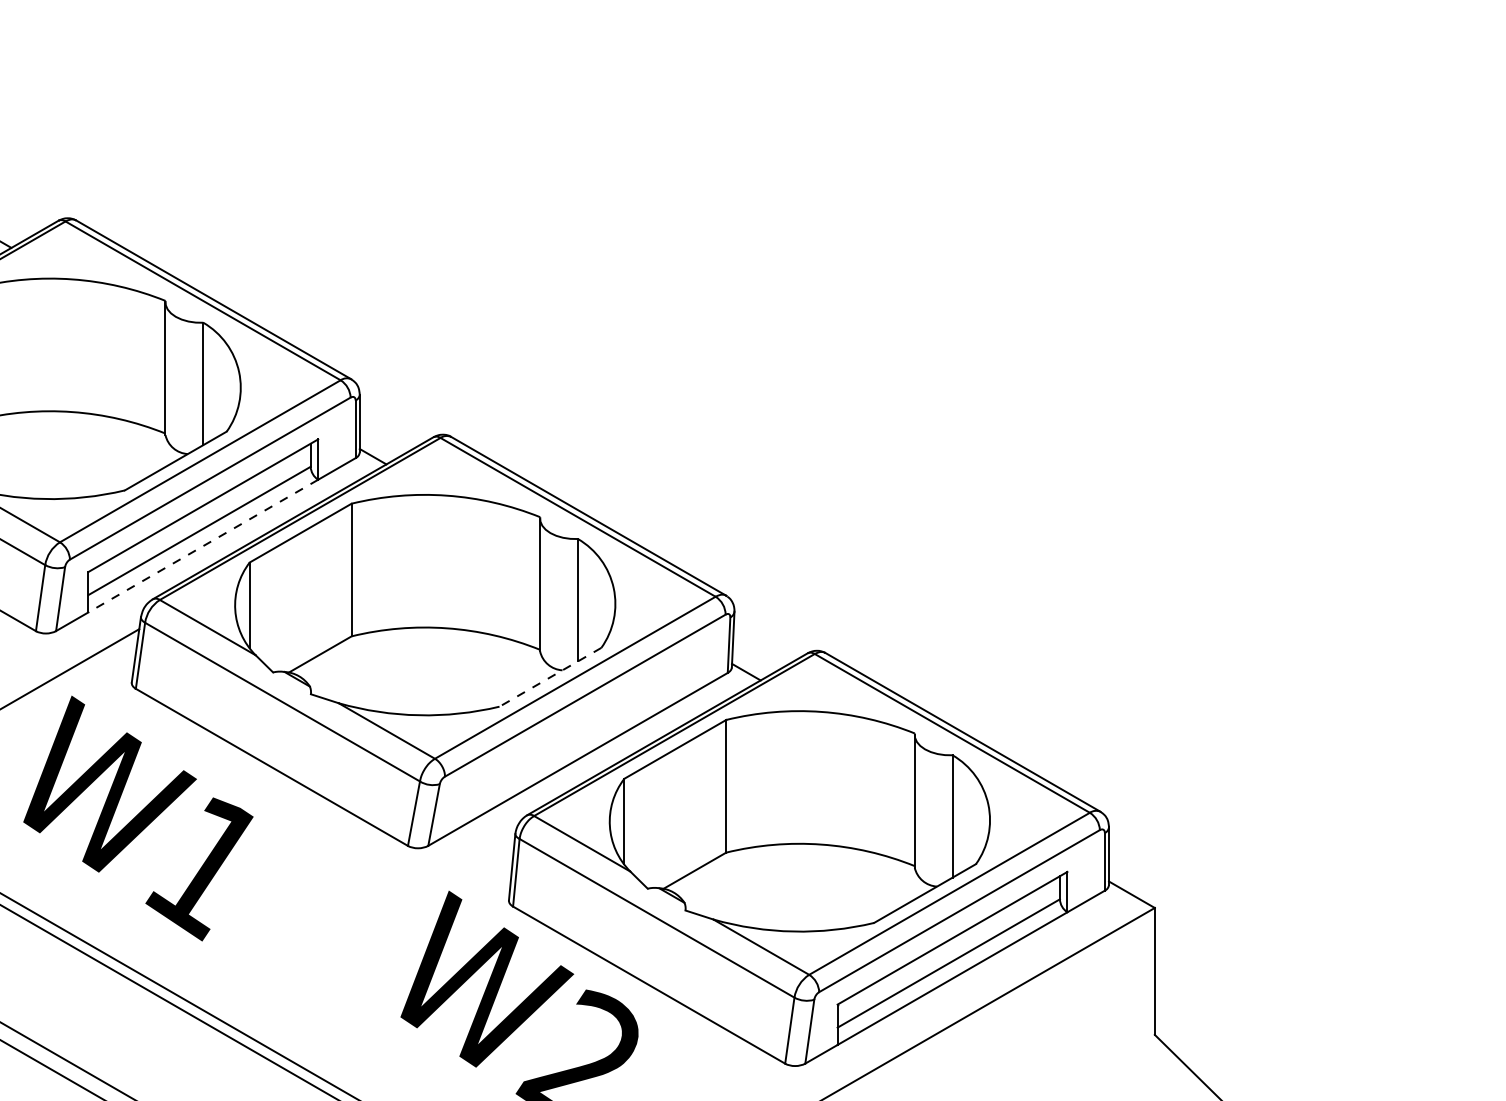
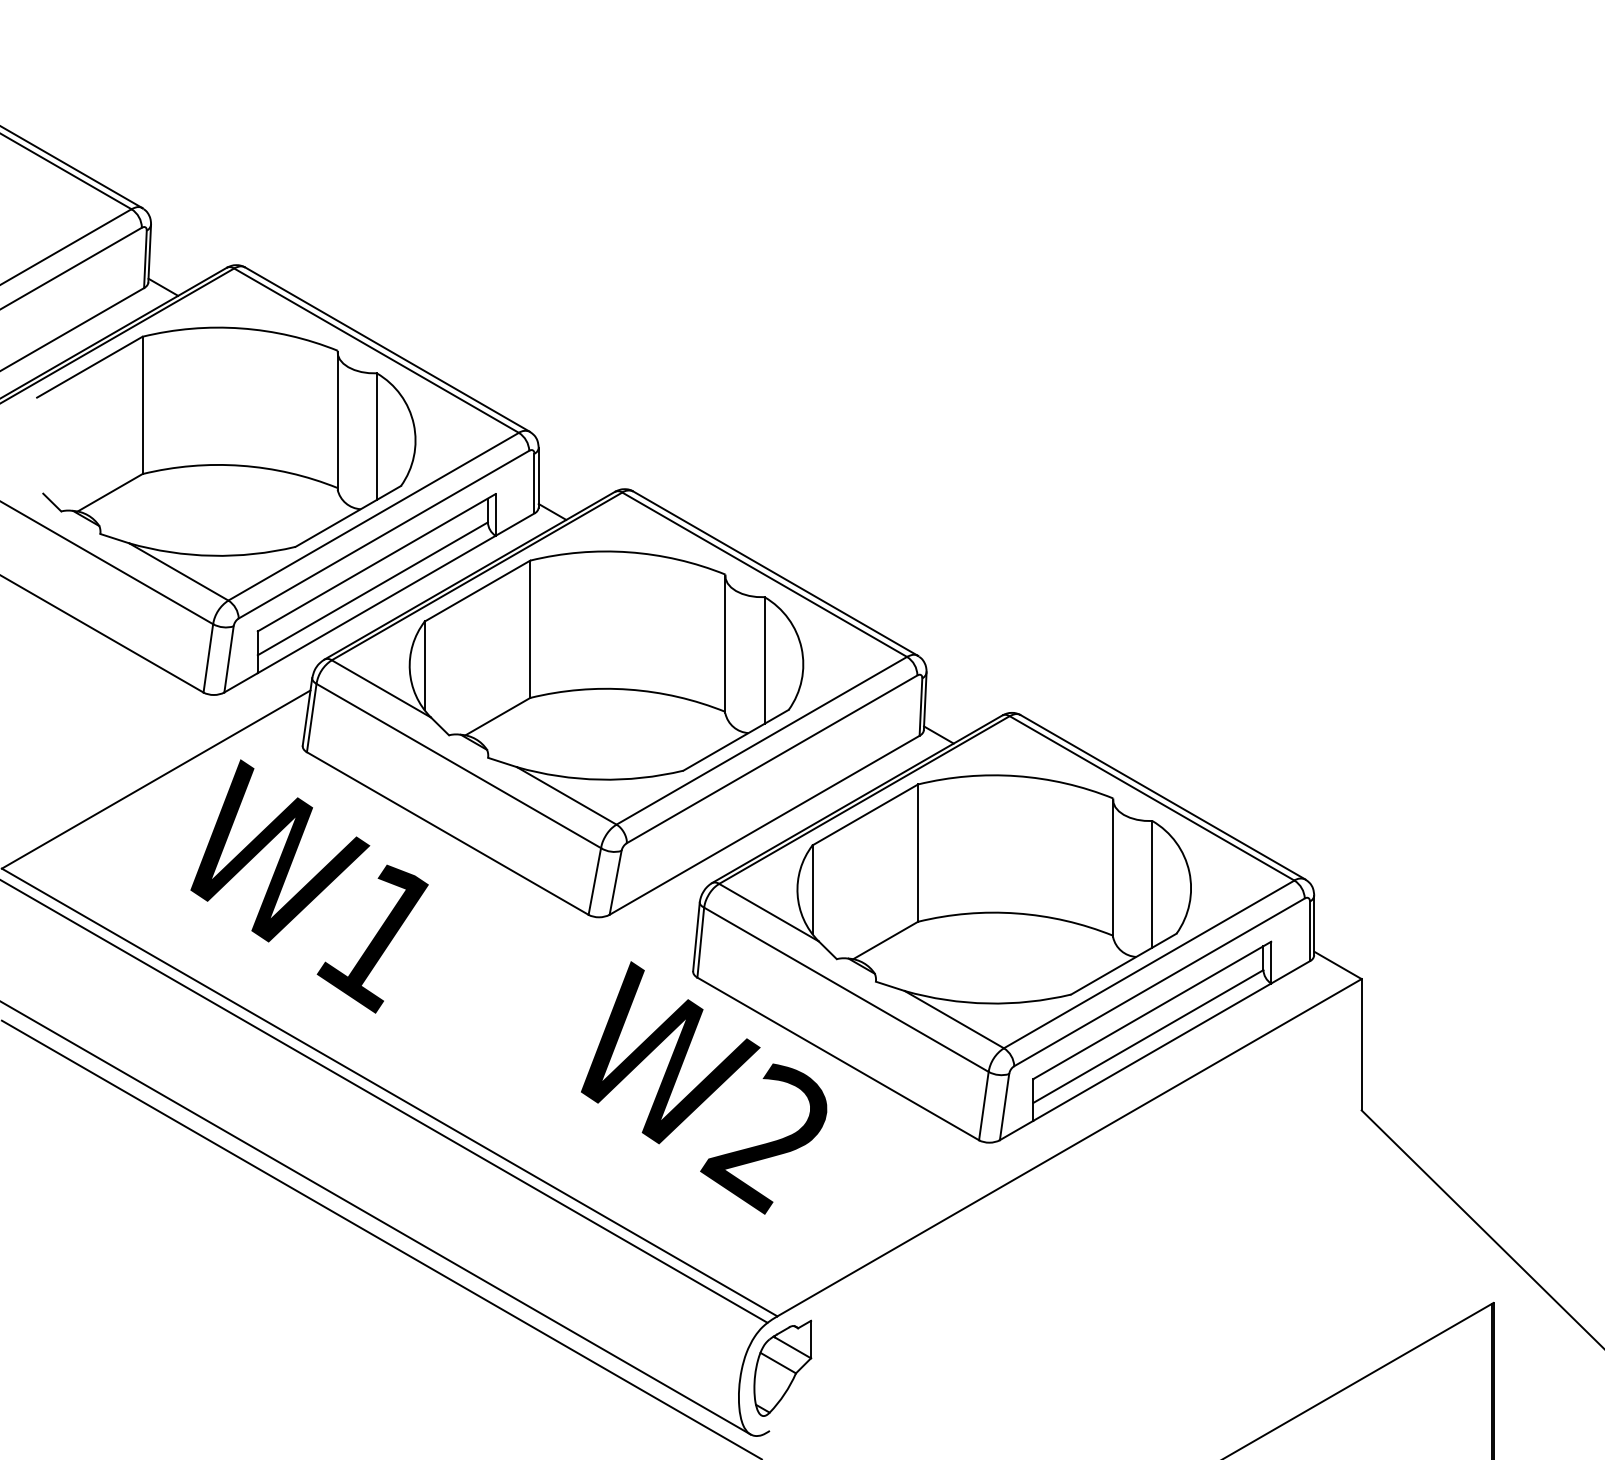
line: (203, 546) -> (376, 604), dashed -> solid
line: (550, 677) -> (736, 740), dashed -> solid

